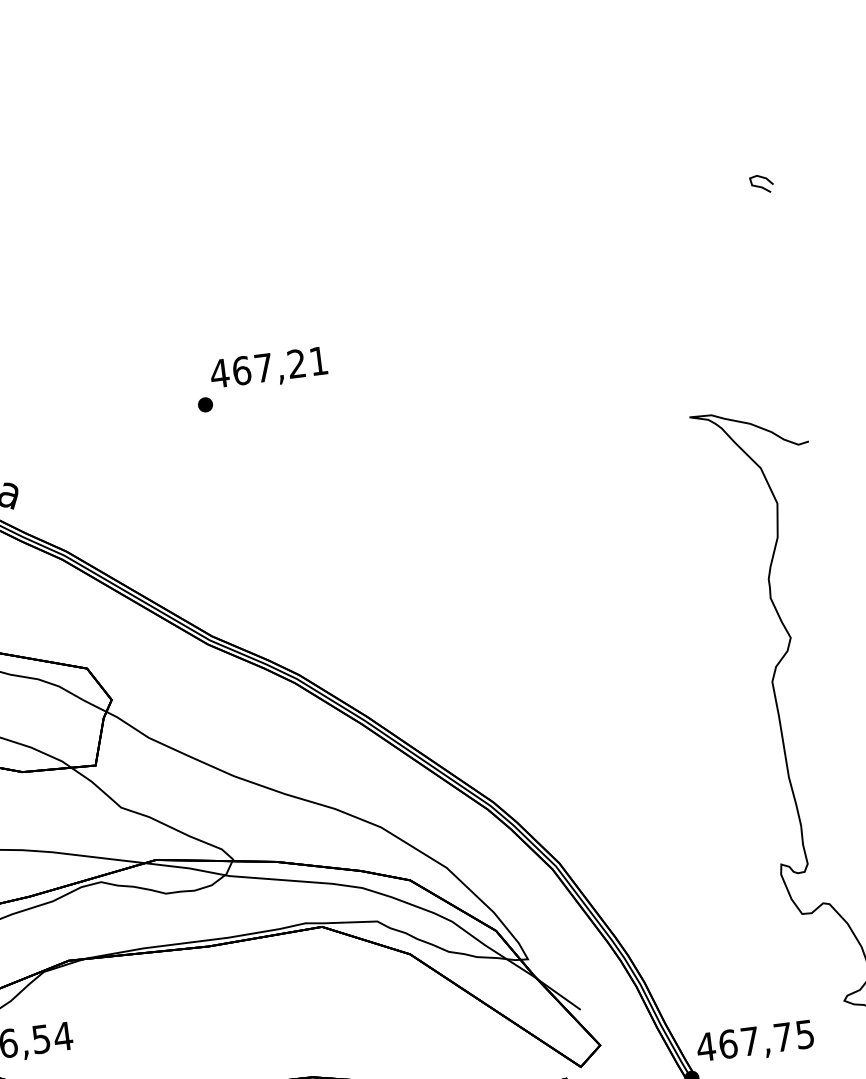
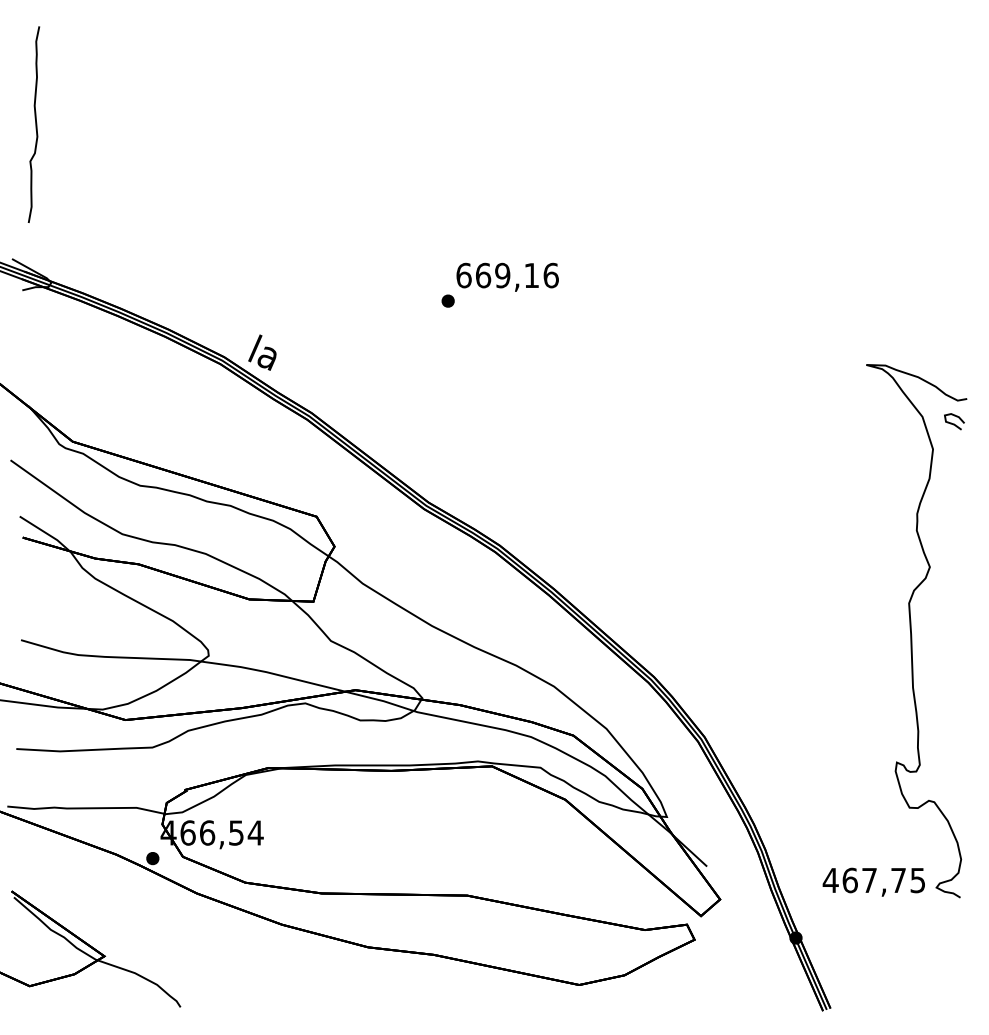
curve: (762, 186) -> (954, 423), moved
text: (268, 367) -> (506, 275), 467,21 -> 669,16
text: (754, 1042) -> (873, 881), moved

